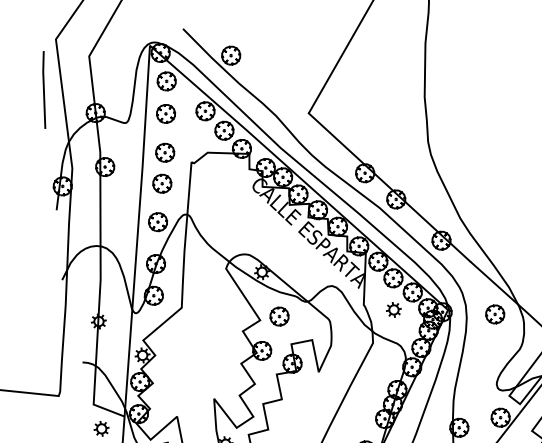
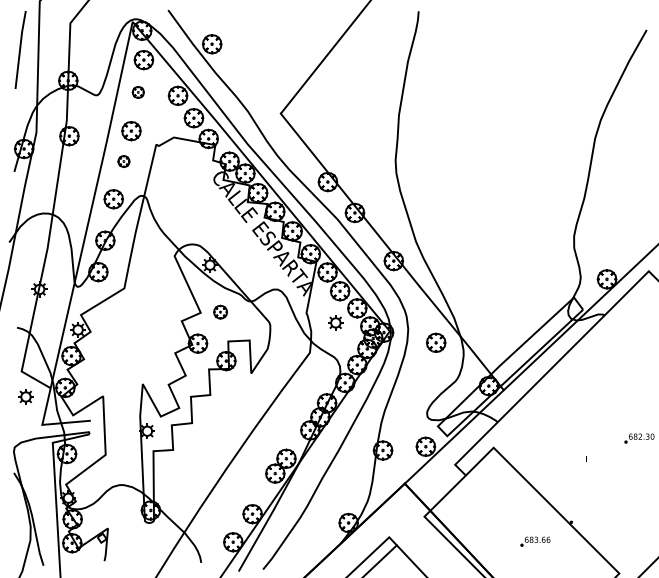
part: (166, 113) -> (138, 92), size x0.6
part: (161, 183) -> (123, 161), size x0.6
part: (279, 317) -> (220, 312), size x0.7

